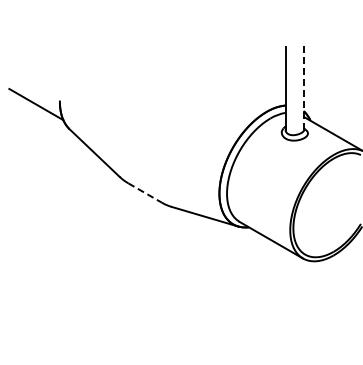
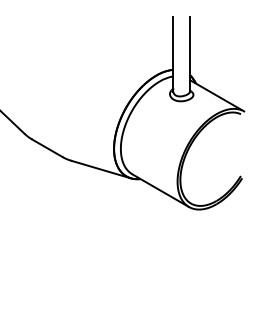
line: (304, 88) -> (190, 54), dashed -> solid
line: (145, 193) -> (47, 148), dashed -> solid

